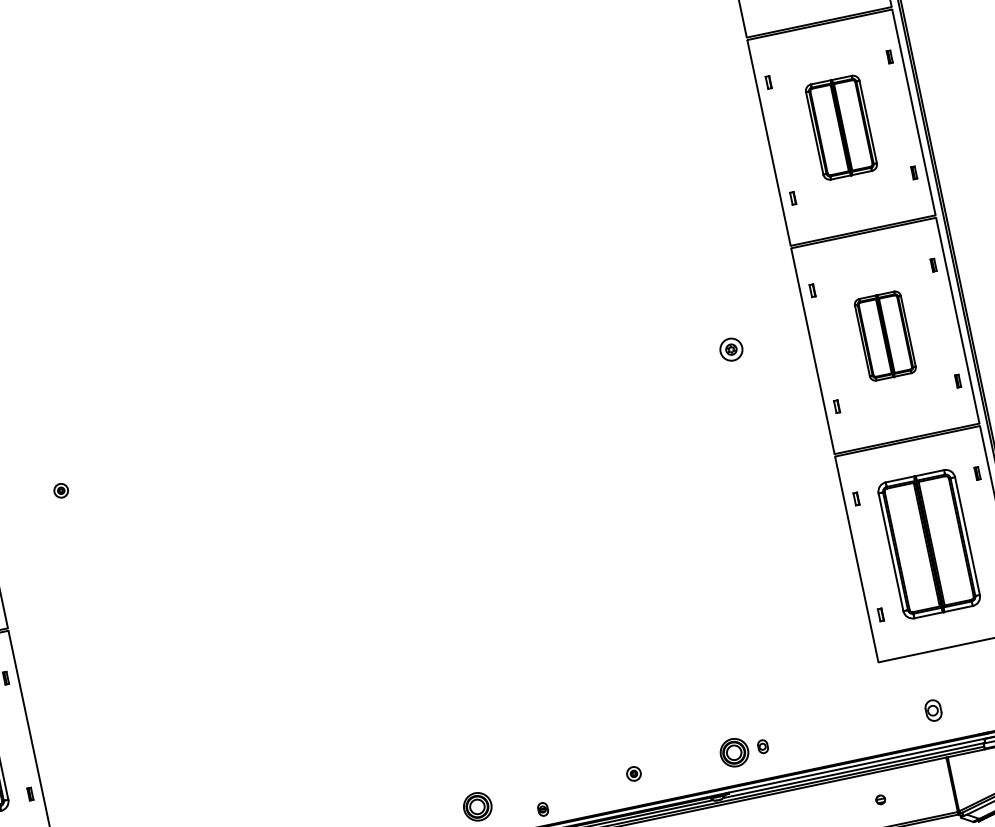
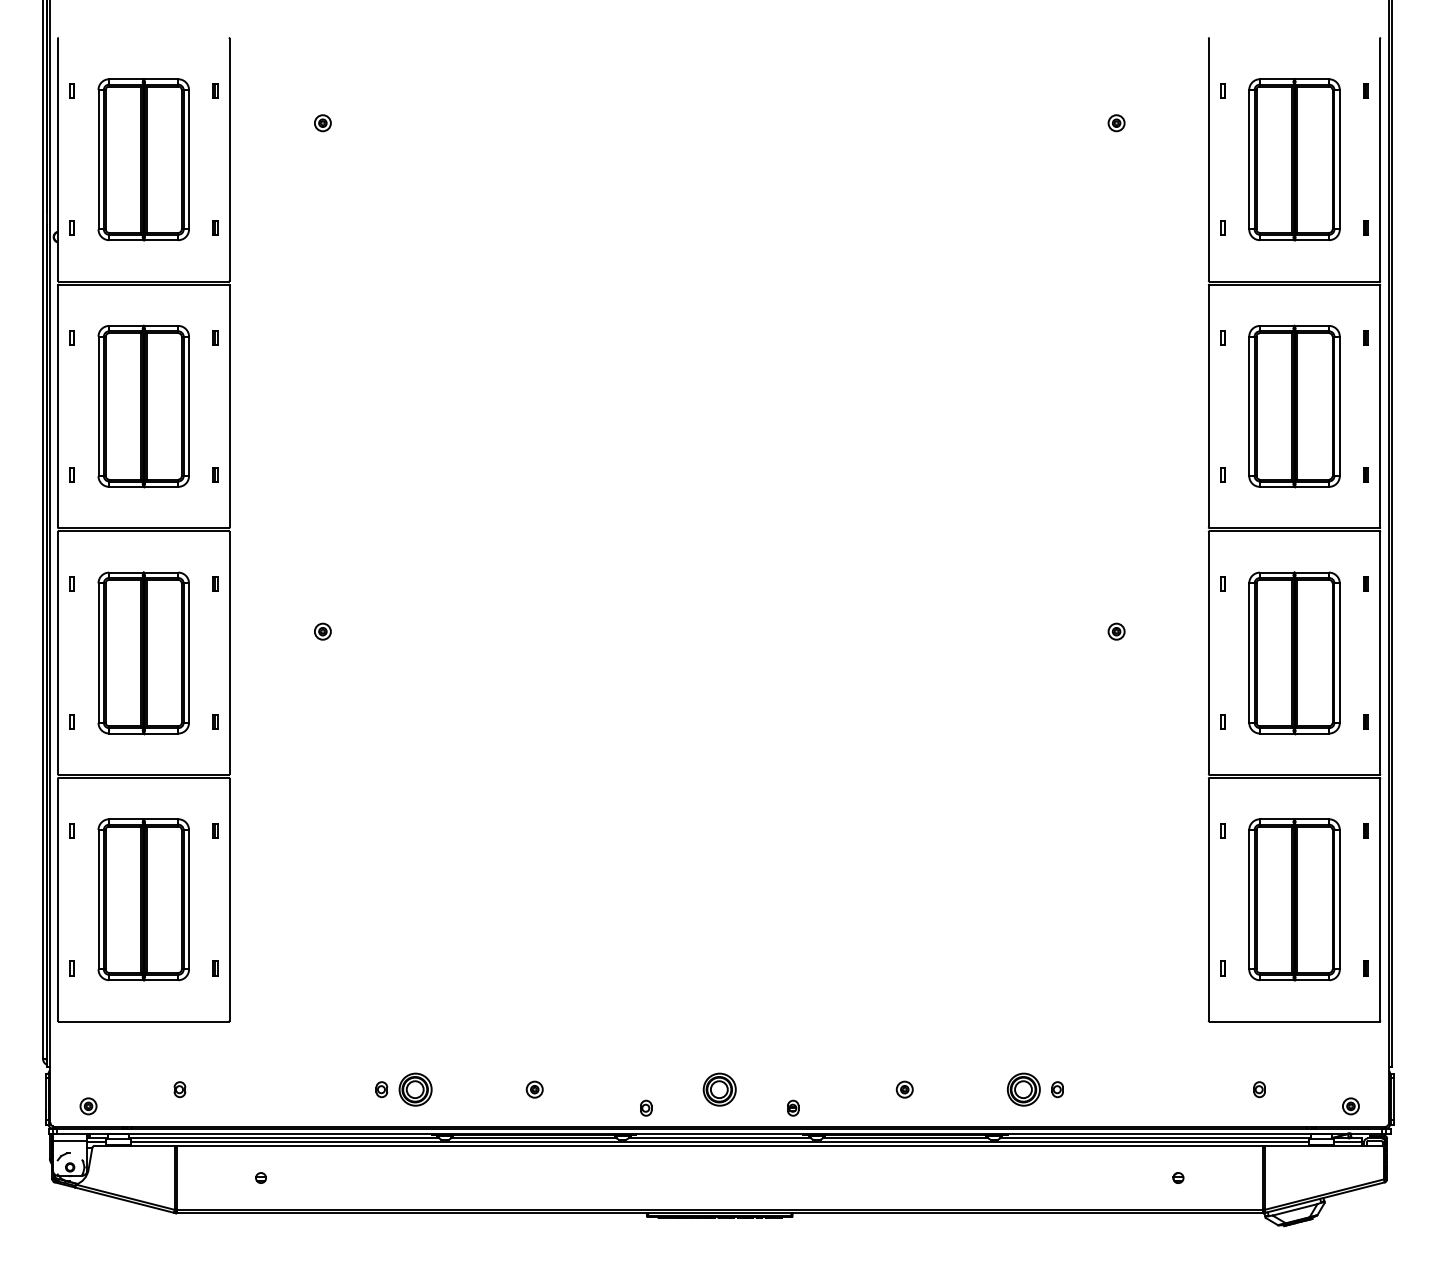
part: (841, 127) -> (1294, 406), size x1.43
part: (885, 336) -> (1294, 653), size x1.67
part: (731, 349) -> (1116, 631), size x0.62
part: (933, 710) -> (1259, 1089), size x0.62

